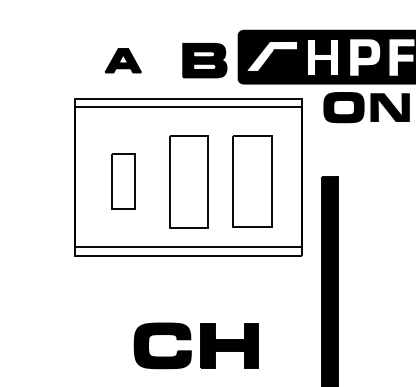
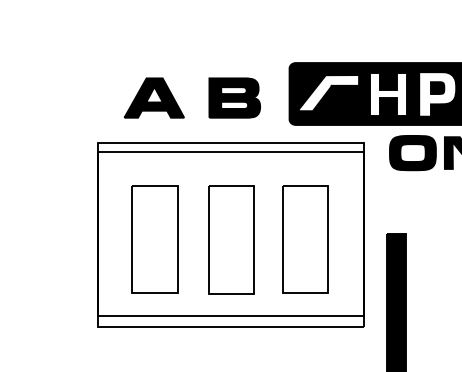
part: (123, 60) -> (154, 97), size x1.43
part: (204, 60) -> (234, 97), moved
part: (123, 181) -> (154, 239), size x1.67

